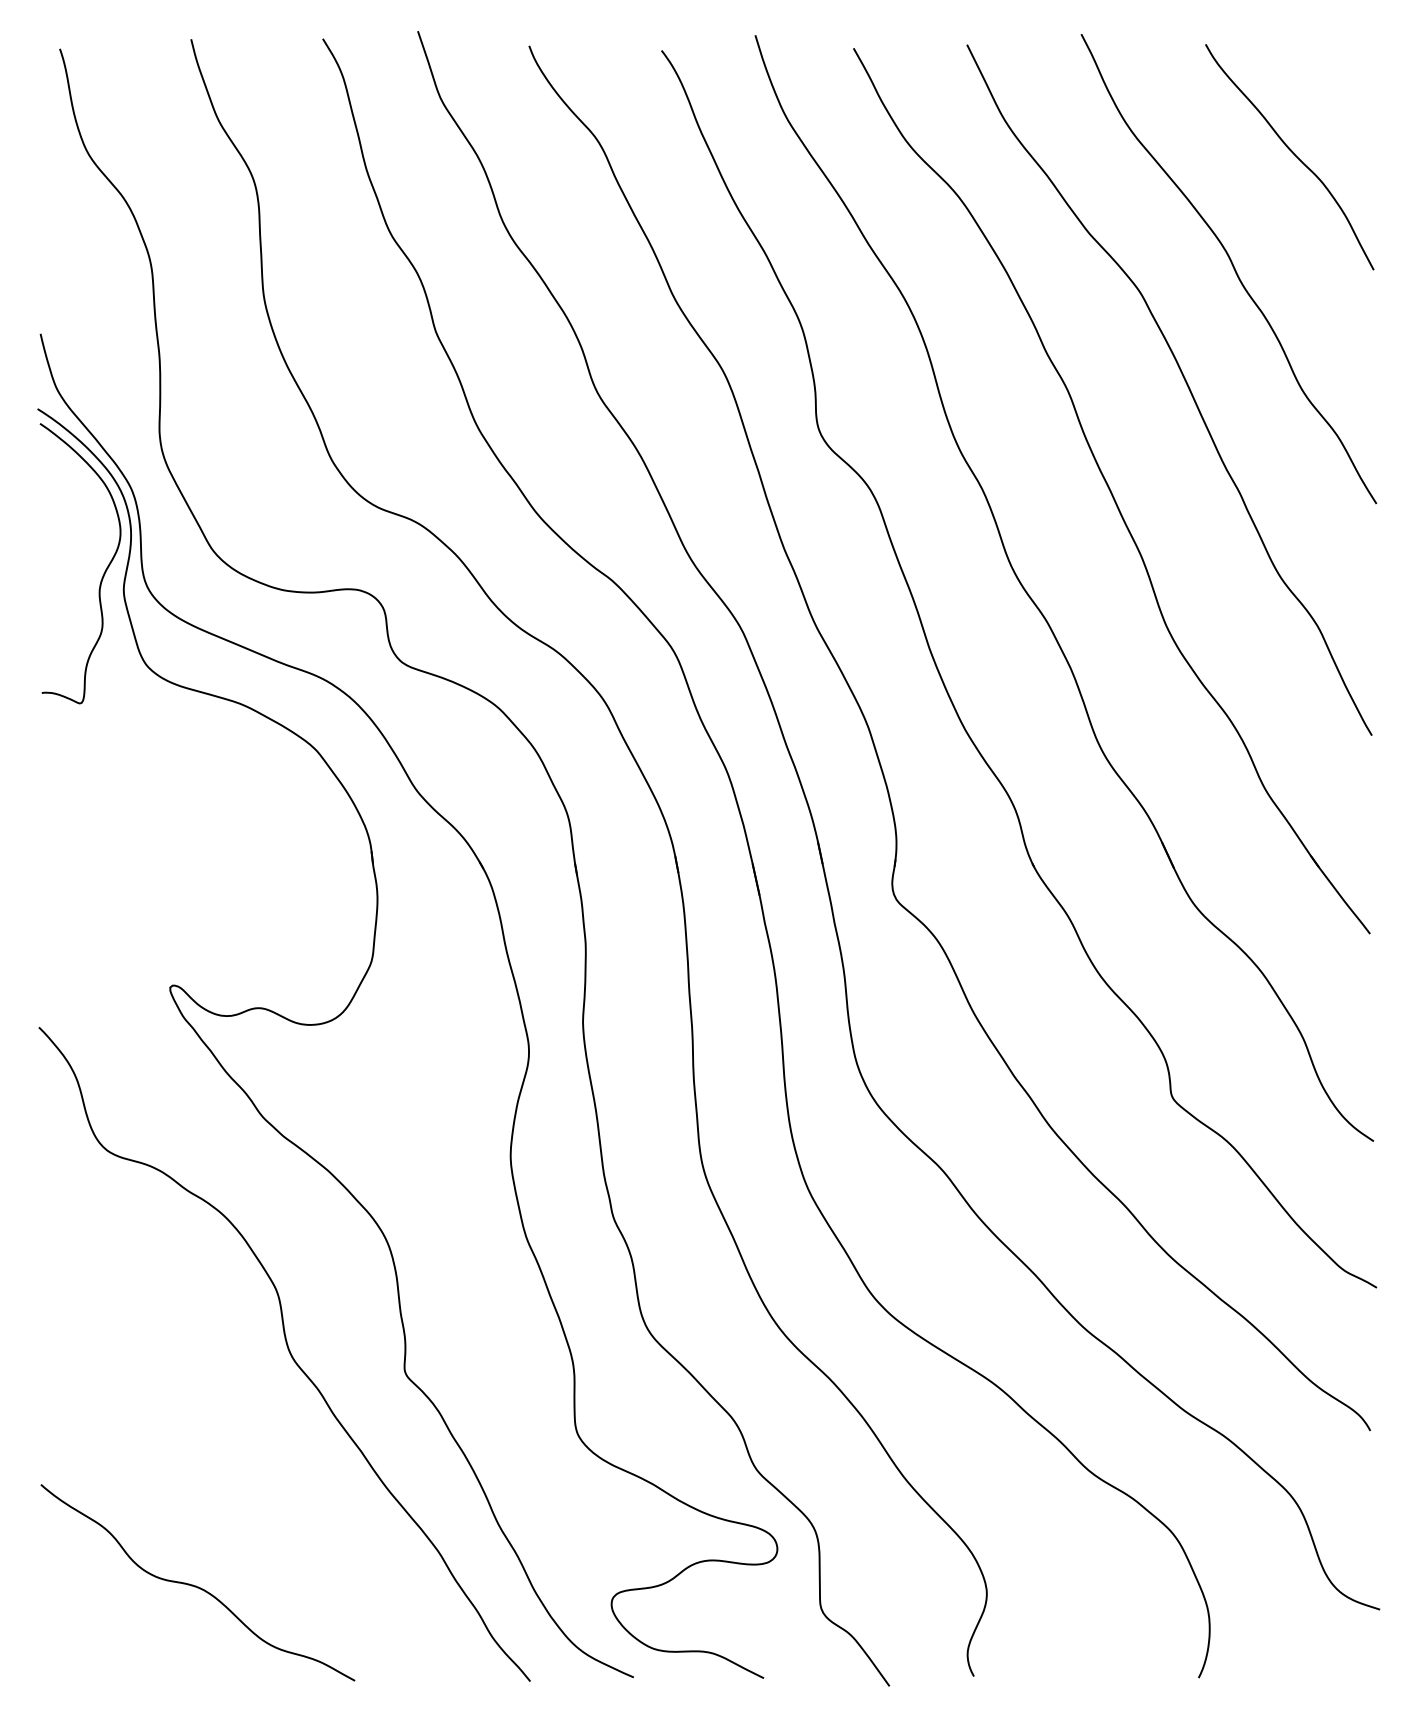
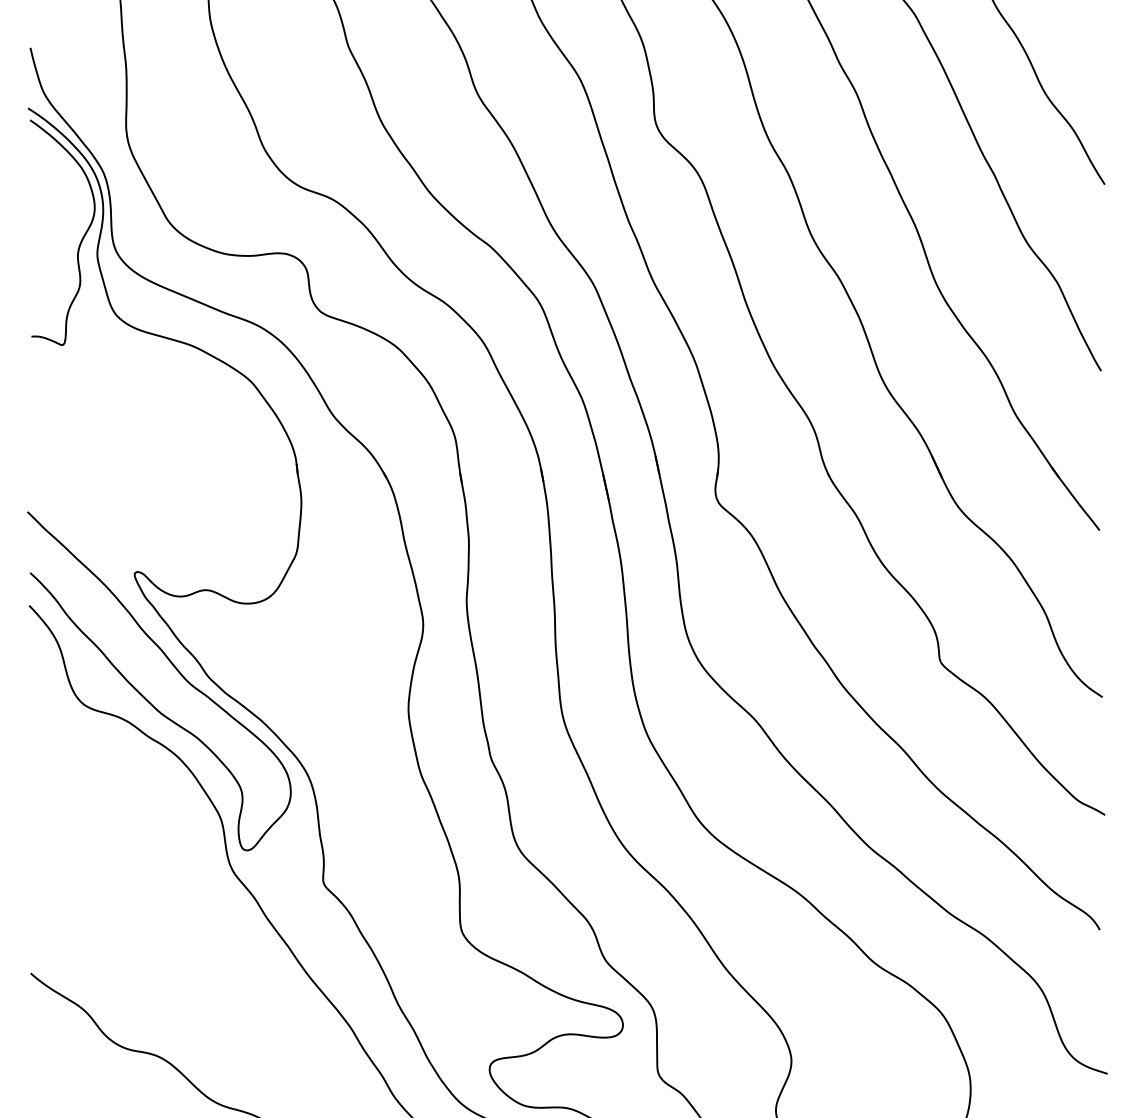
curve: (218, 1103) -> (173, 666), added

